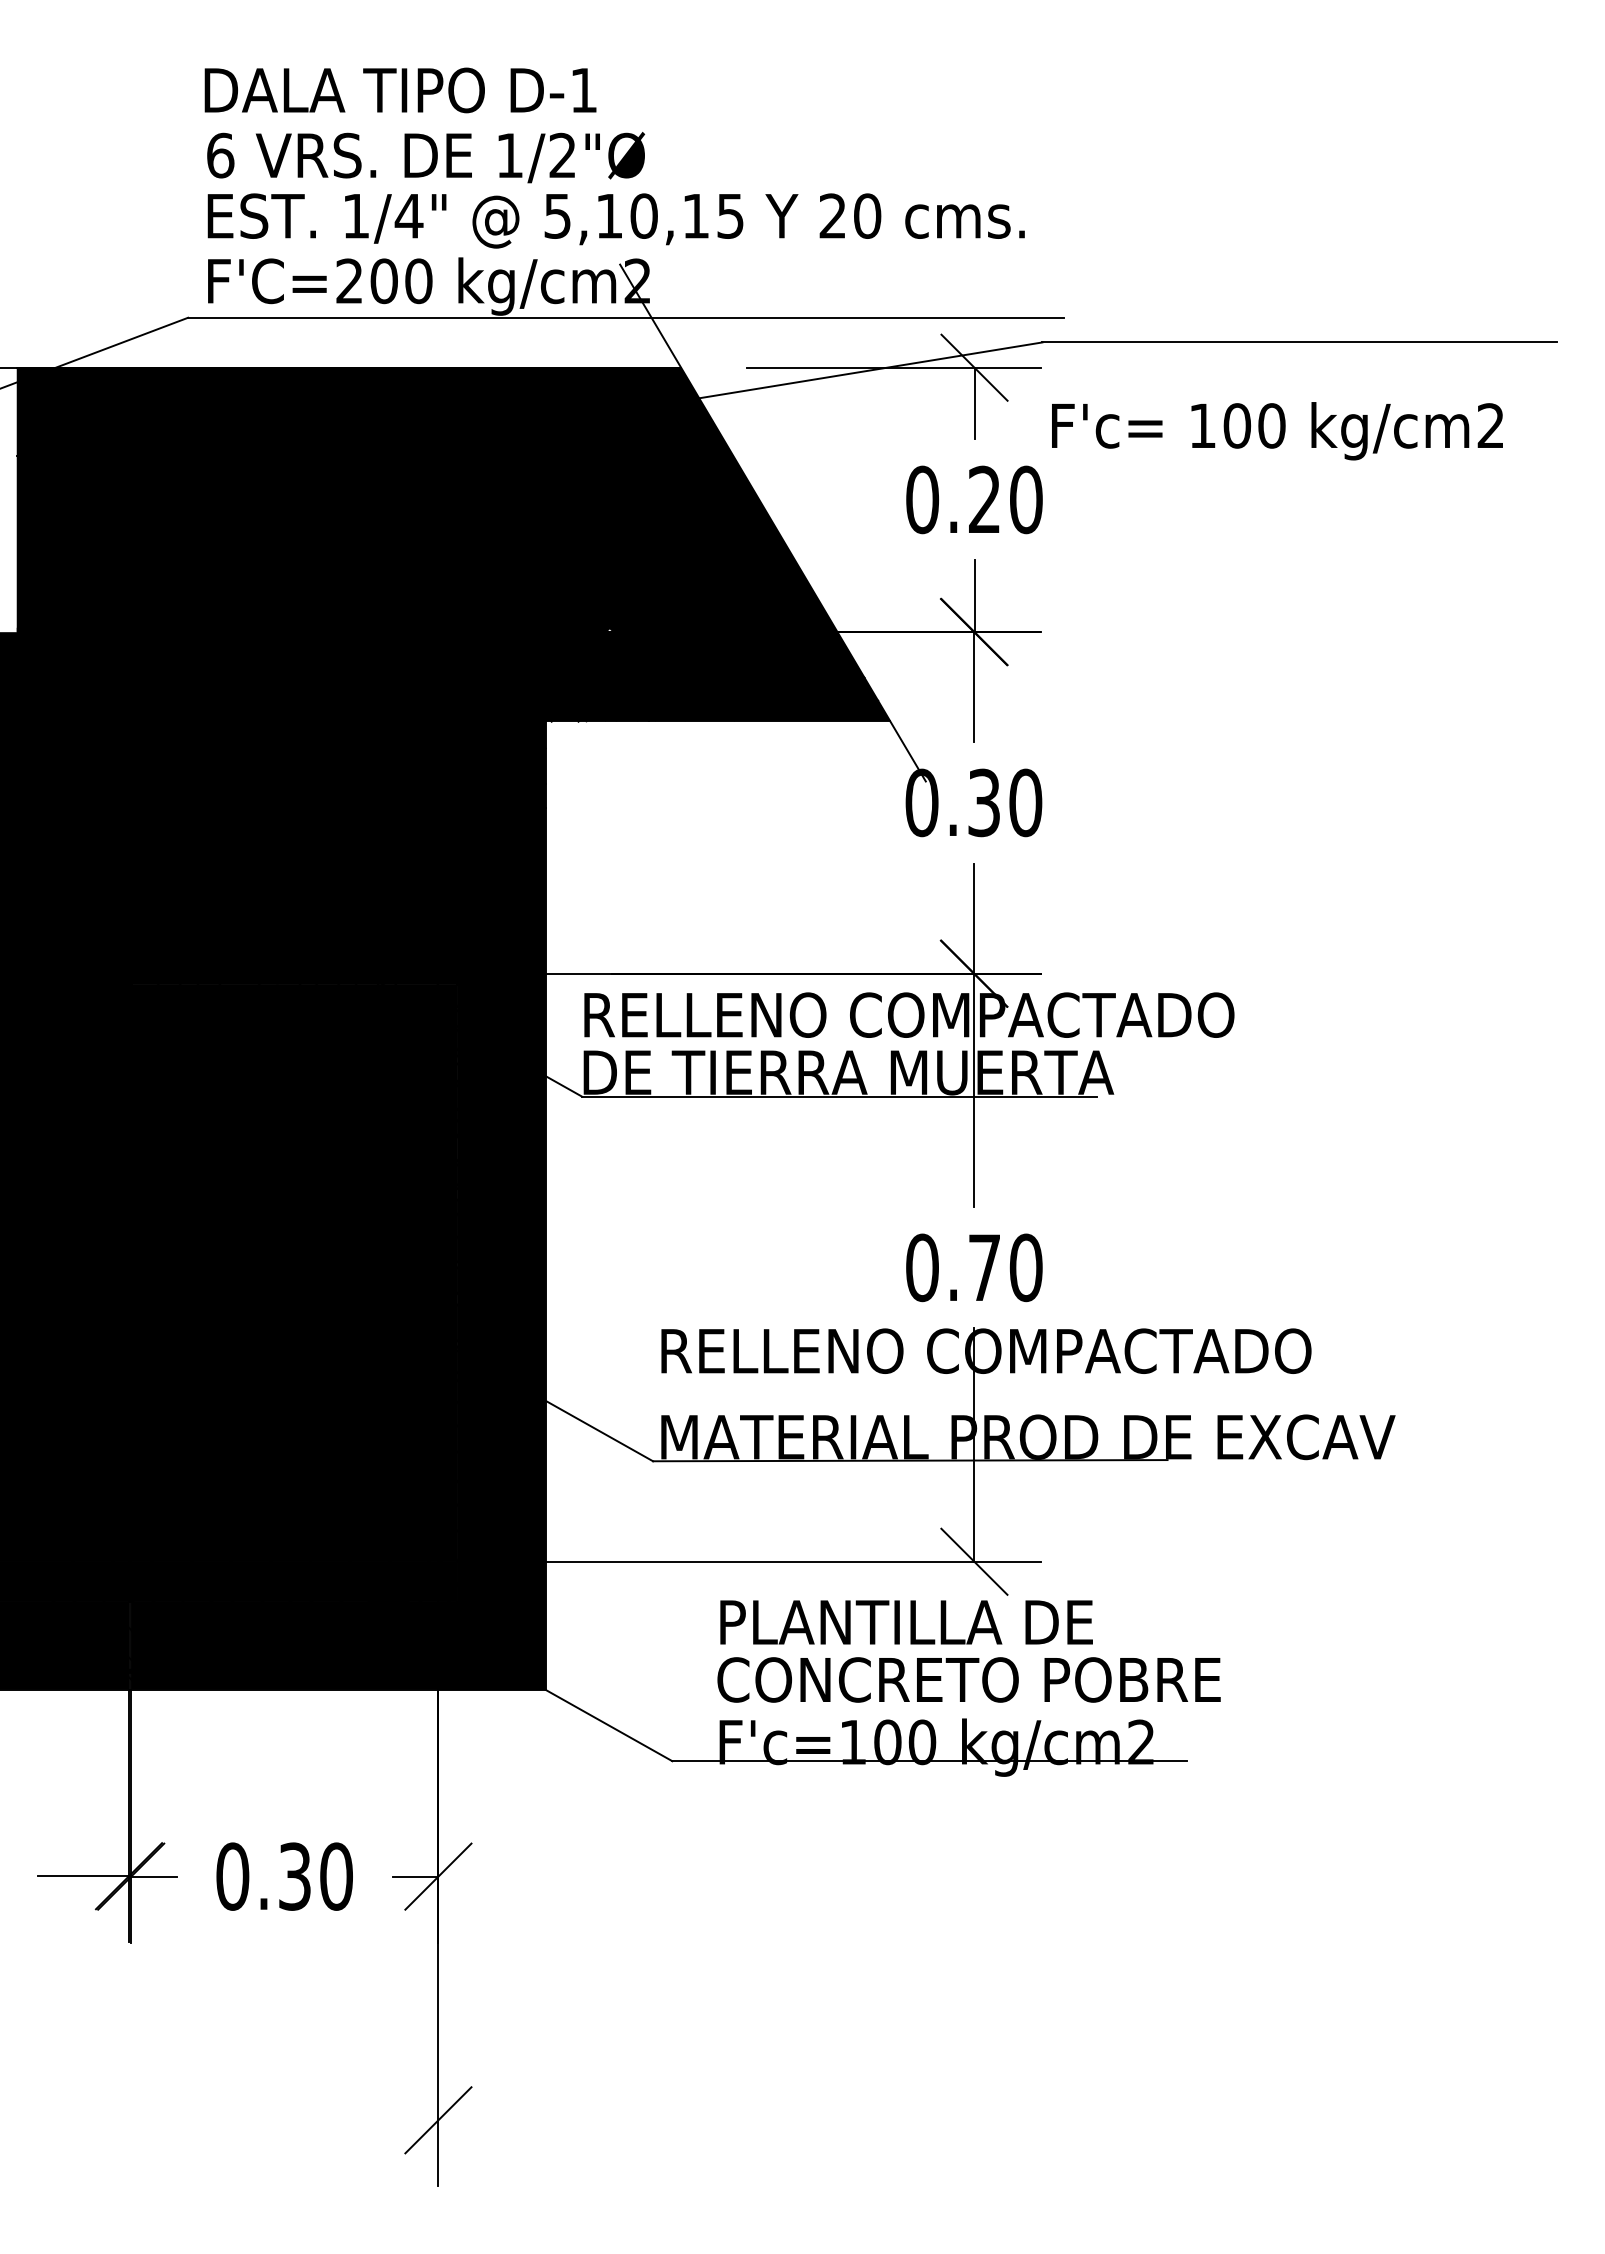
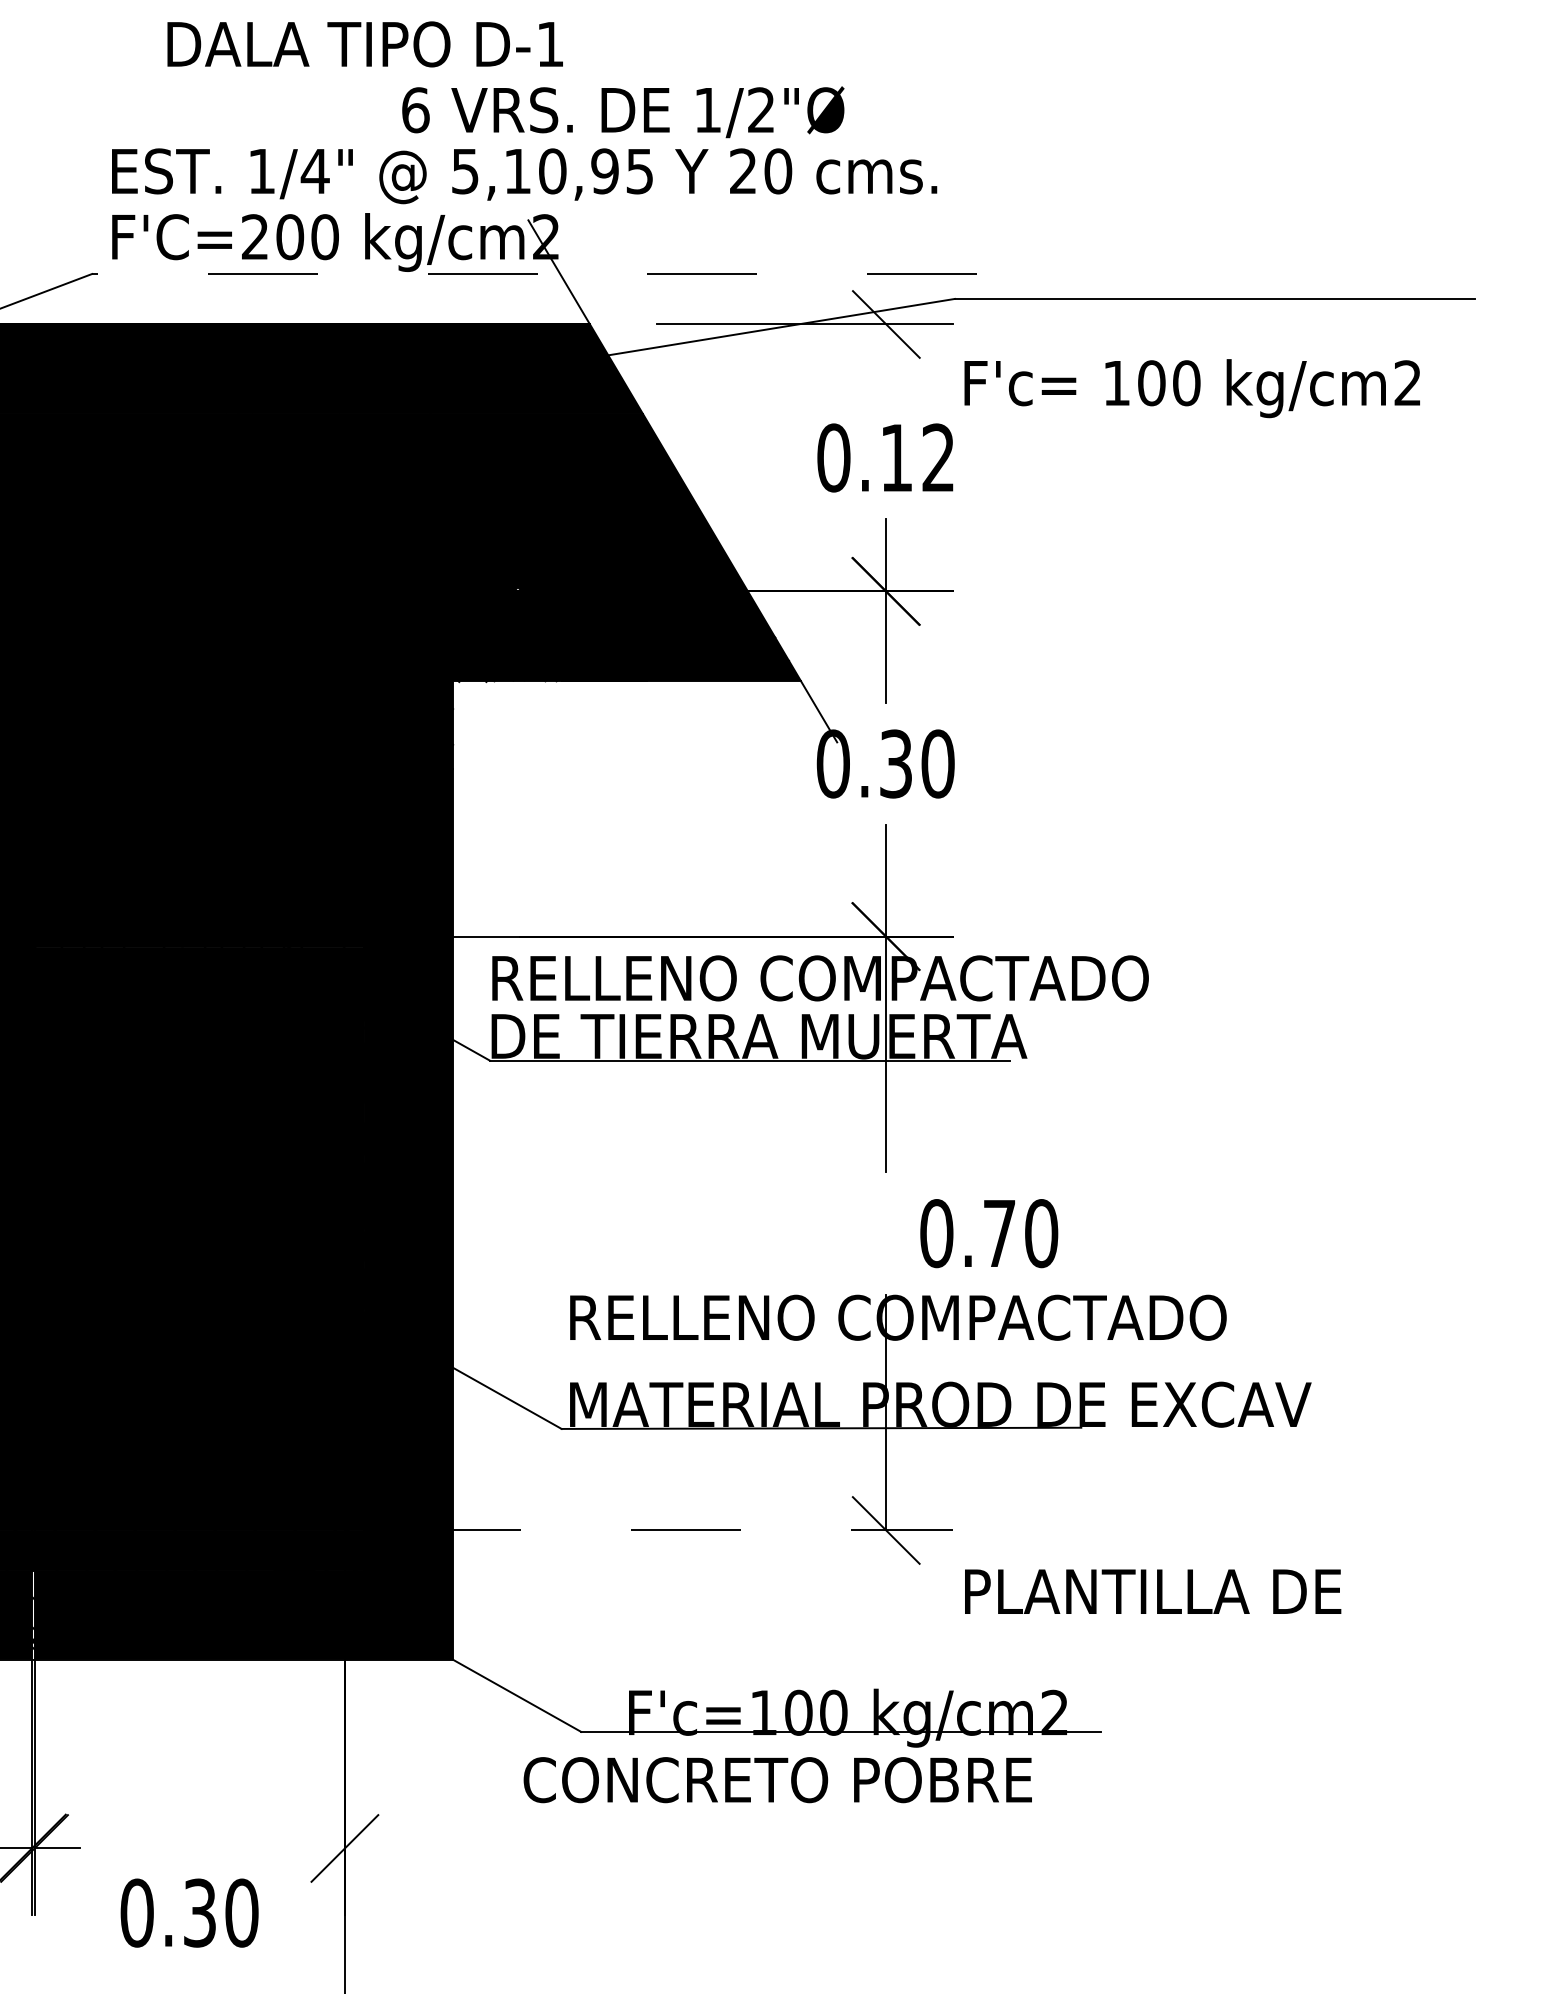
text: (400, 90) -> (365, 44), moved
text: (426, 157) -> (623, 112), moved
text: (695, 215) -> (604, 170), 5,10,15 -> 5,10,95
line: (626, 317) -> (534, 273), solid -> dashed
line: (974, 403) -> (886, 360), removed
text: (1005, 499) -> (917, 457), 0.20 -> 0.12
text: (974, 1267) -> (989, 1233), moved
line: (772, 1561) -> (682, 1530), solid -> dashed
text: (906, 1622) -> (1152, 1591), moved
text: (968, 1679) -> (777, 1779), moved
text: (284, 1876) -> (189, 1912), moved
line: (415, 1876) -> (321, 1848), removed

